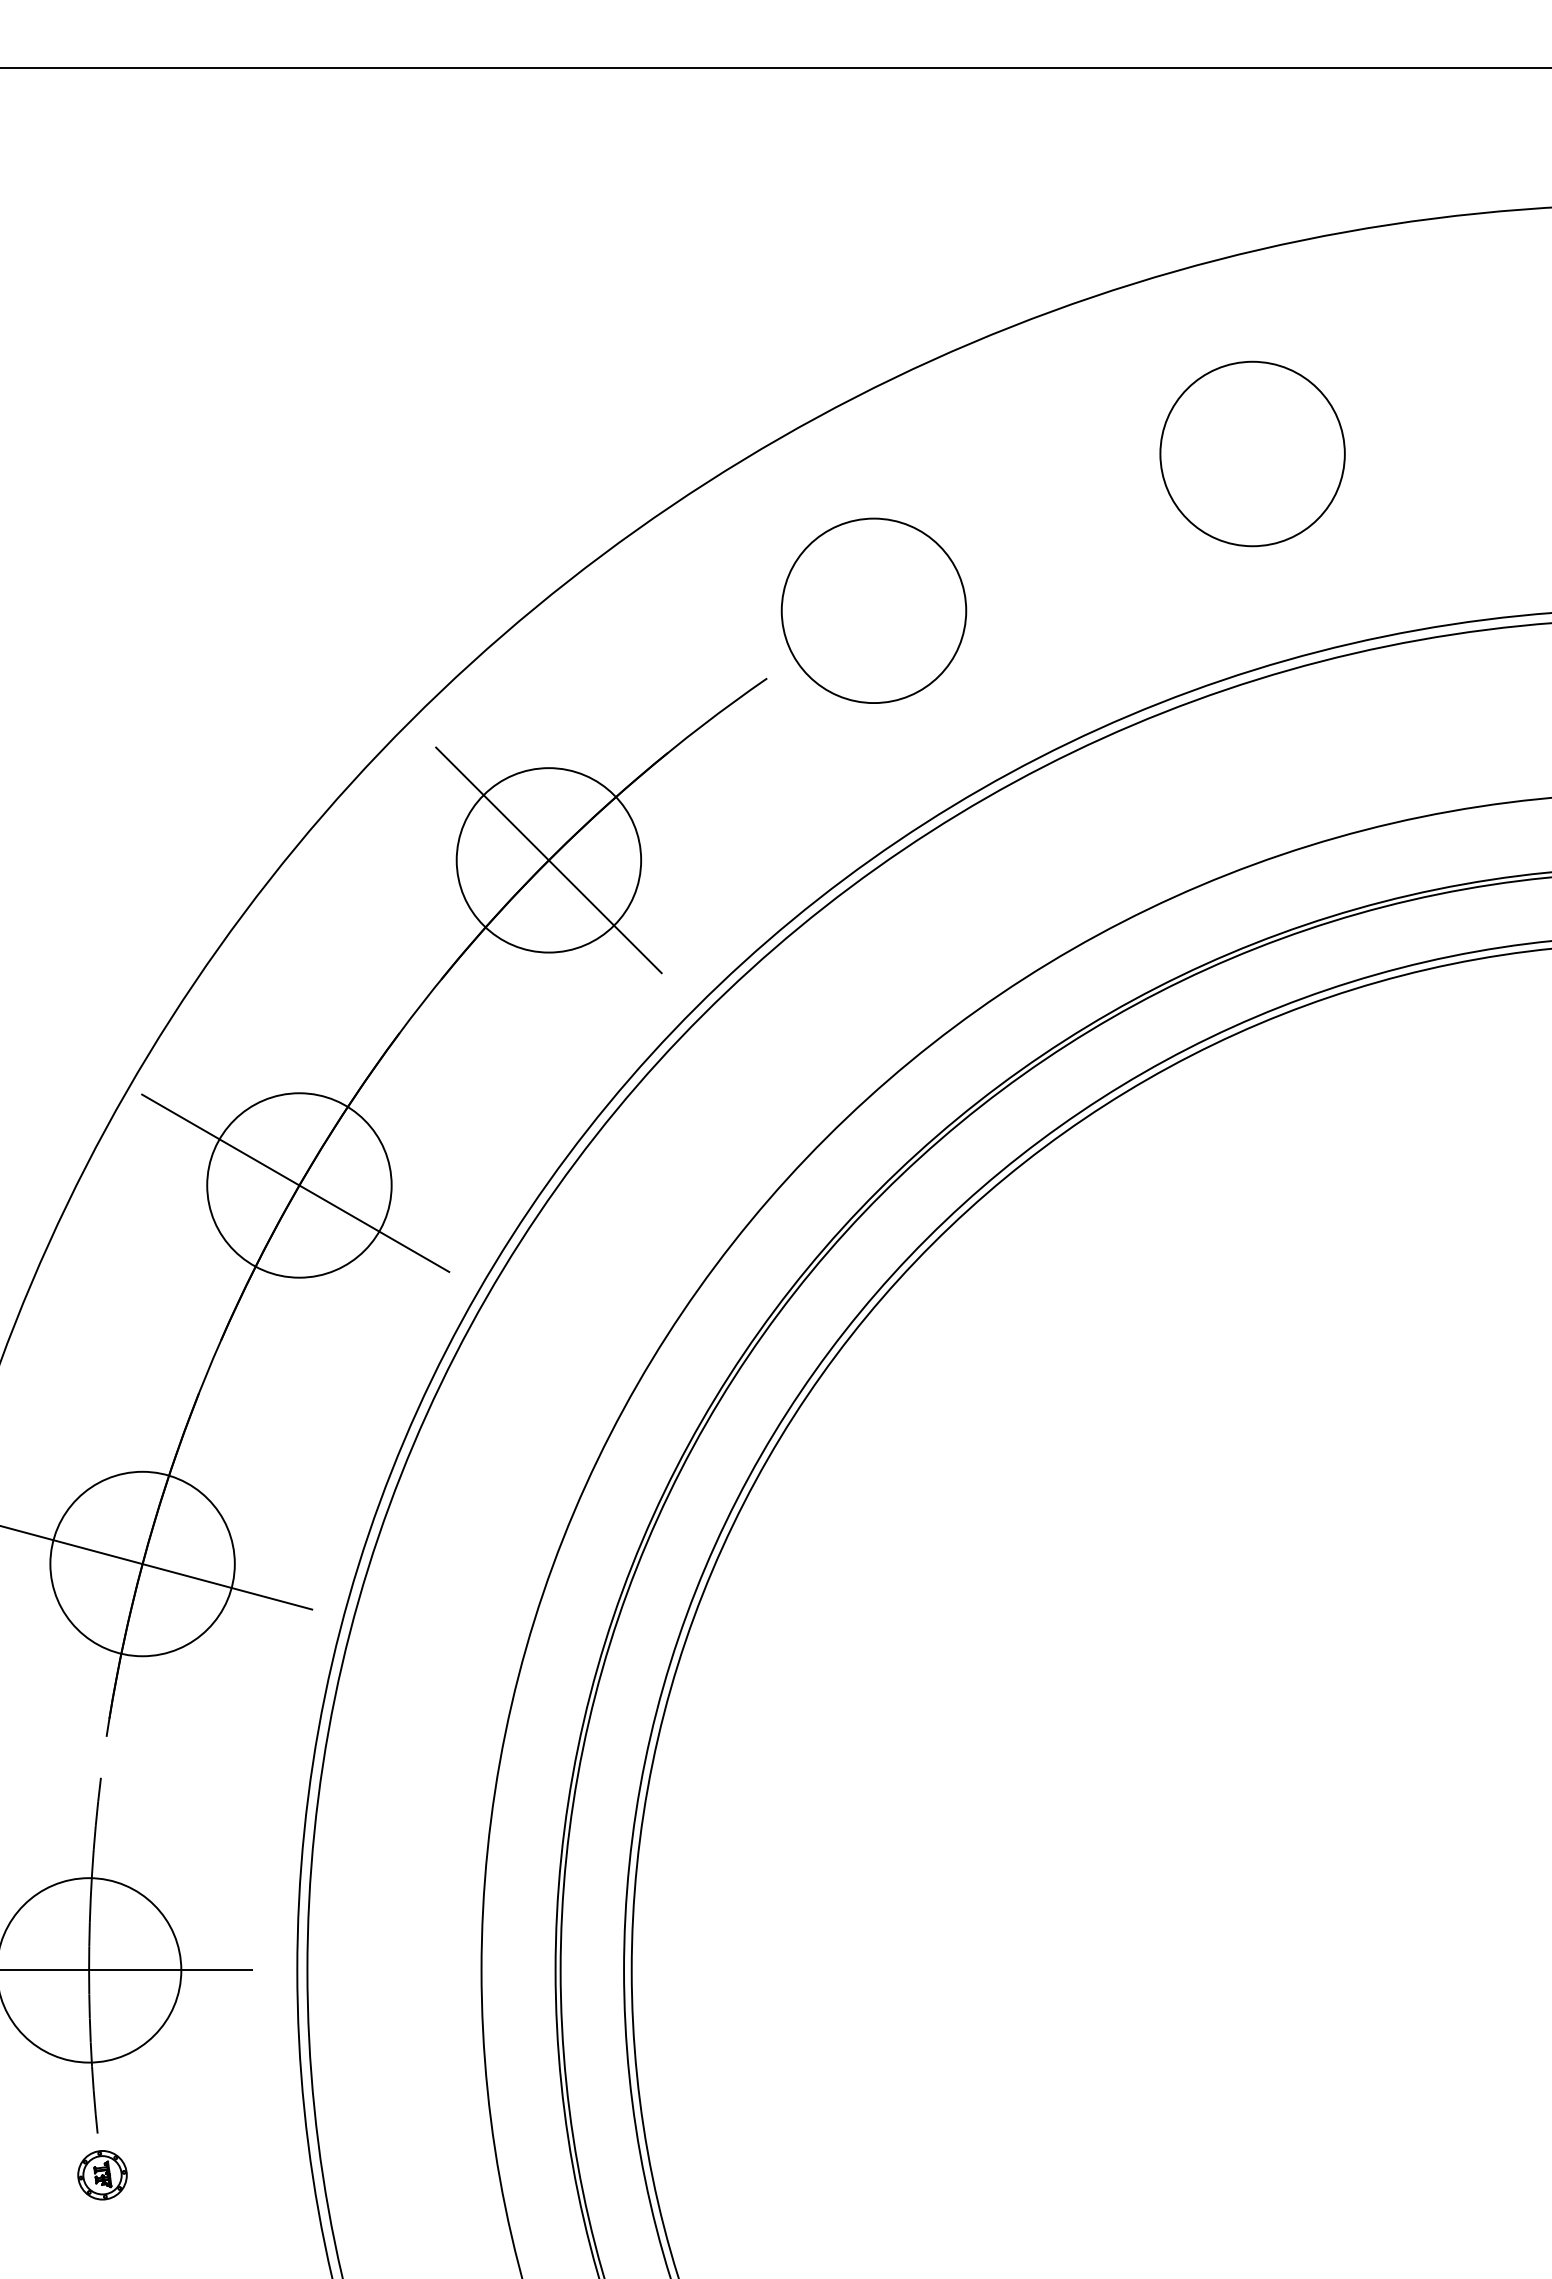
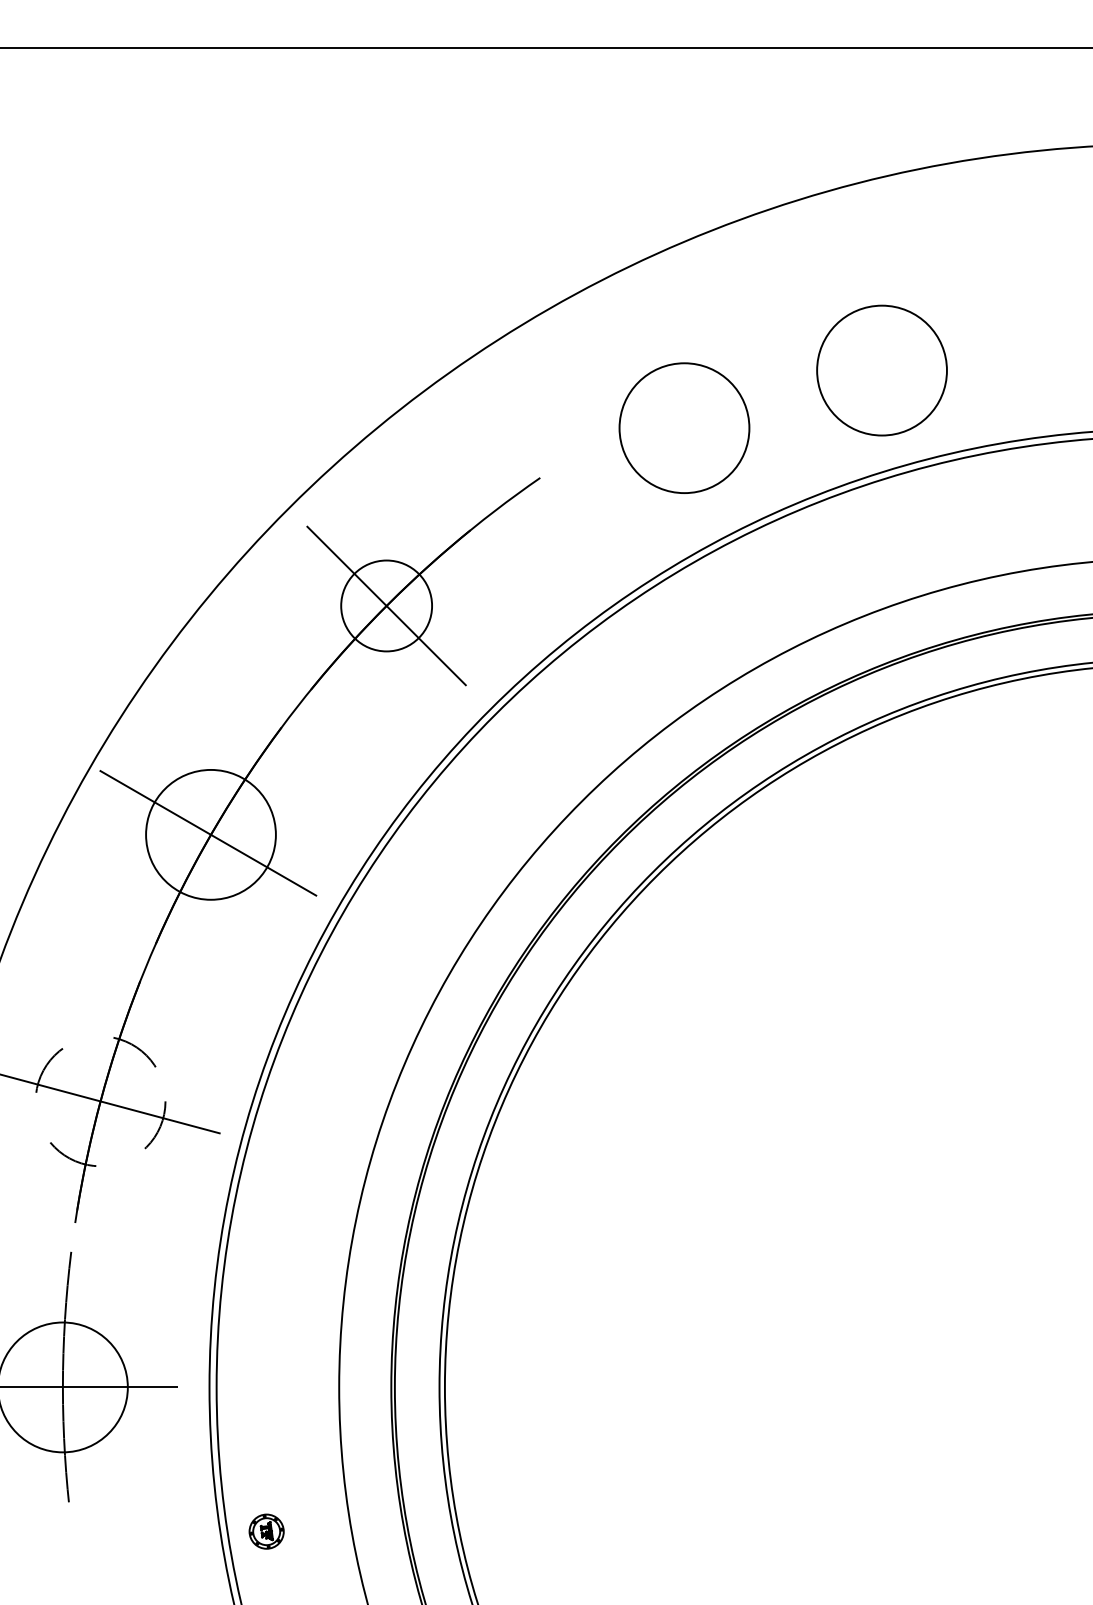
circle: (1252, 453) -> (881, 370), moved
circle: (873, 610) -> (684, 427), moved
circle: (548, 860) -> (386, 606), size x0.7
circle: (142, 1563) -> (100, 1100), solid -> dashed
part: (102, 2175) -> (266, 1531), moved

